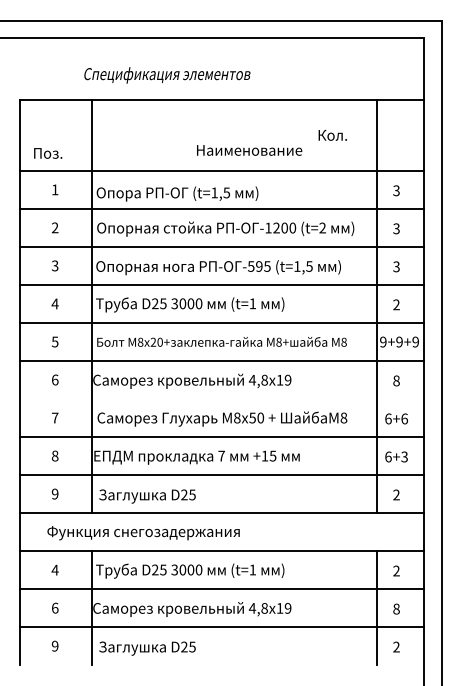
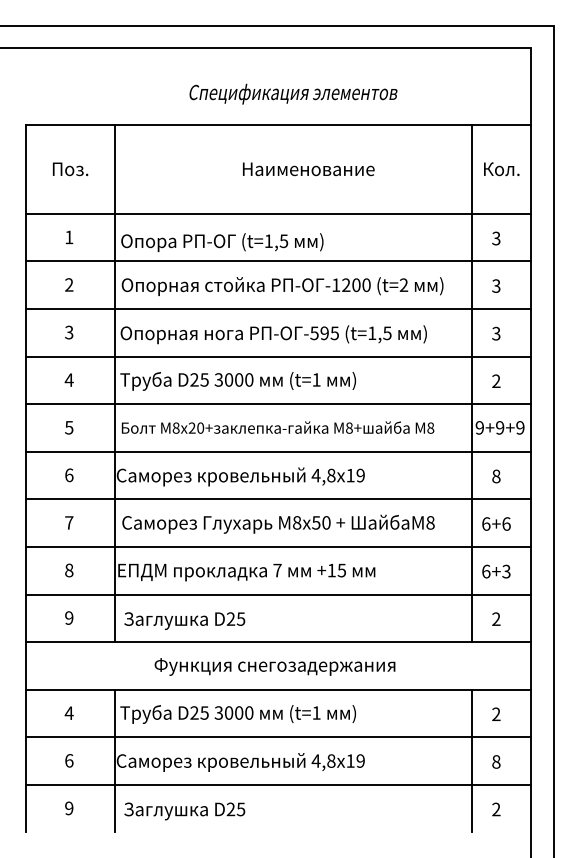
text: (167, 75) -> (293, 94), moved
text: (332, 135) -> (501, 169), moved
text: (249, 150) -> (308, 169), moved
text: (48, 153) -> (70, 169), moved
line: (222, 399) -> (278, 499), added
text: (143, 533) -> (274, 667), moved

